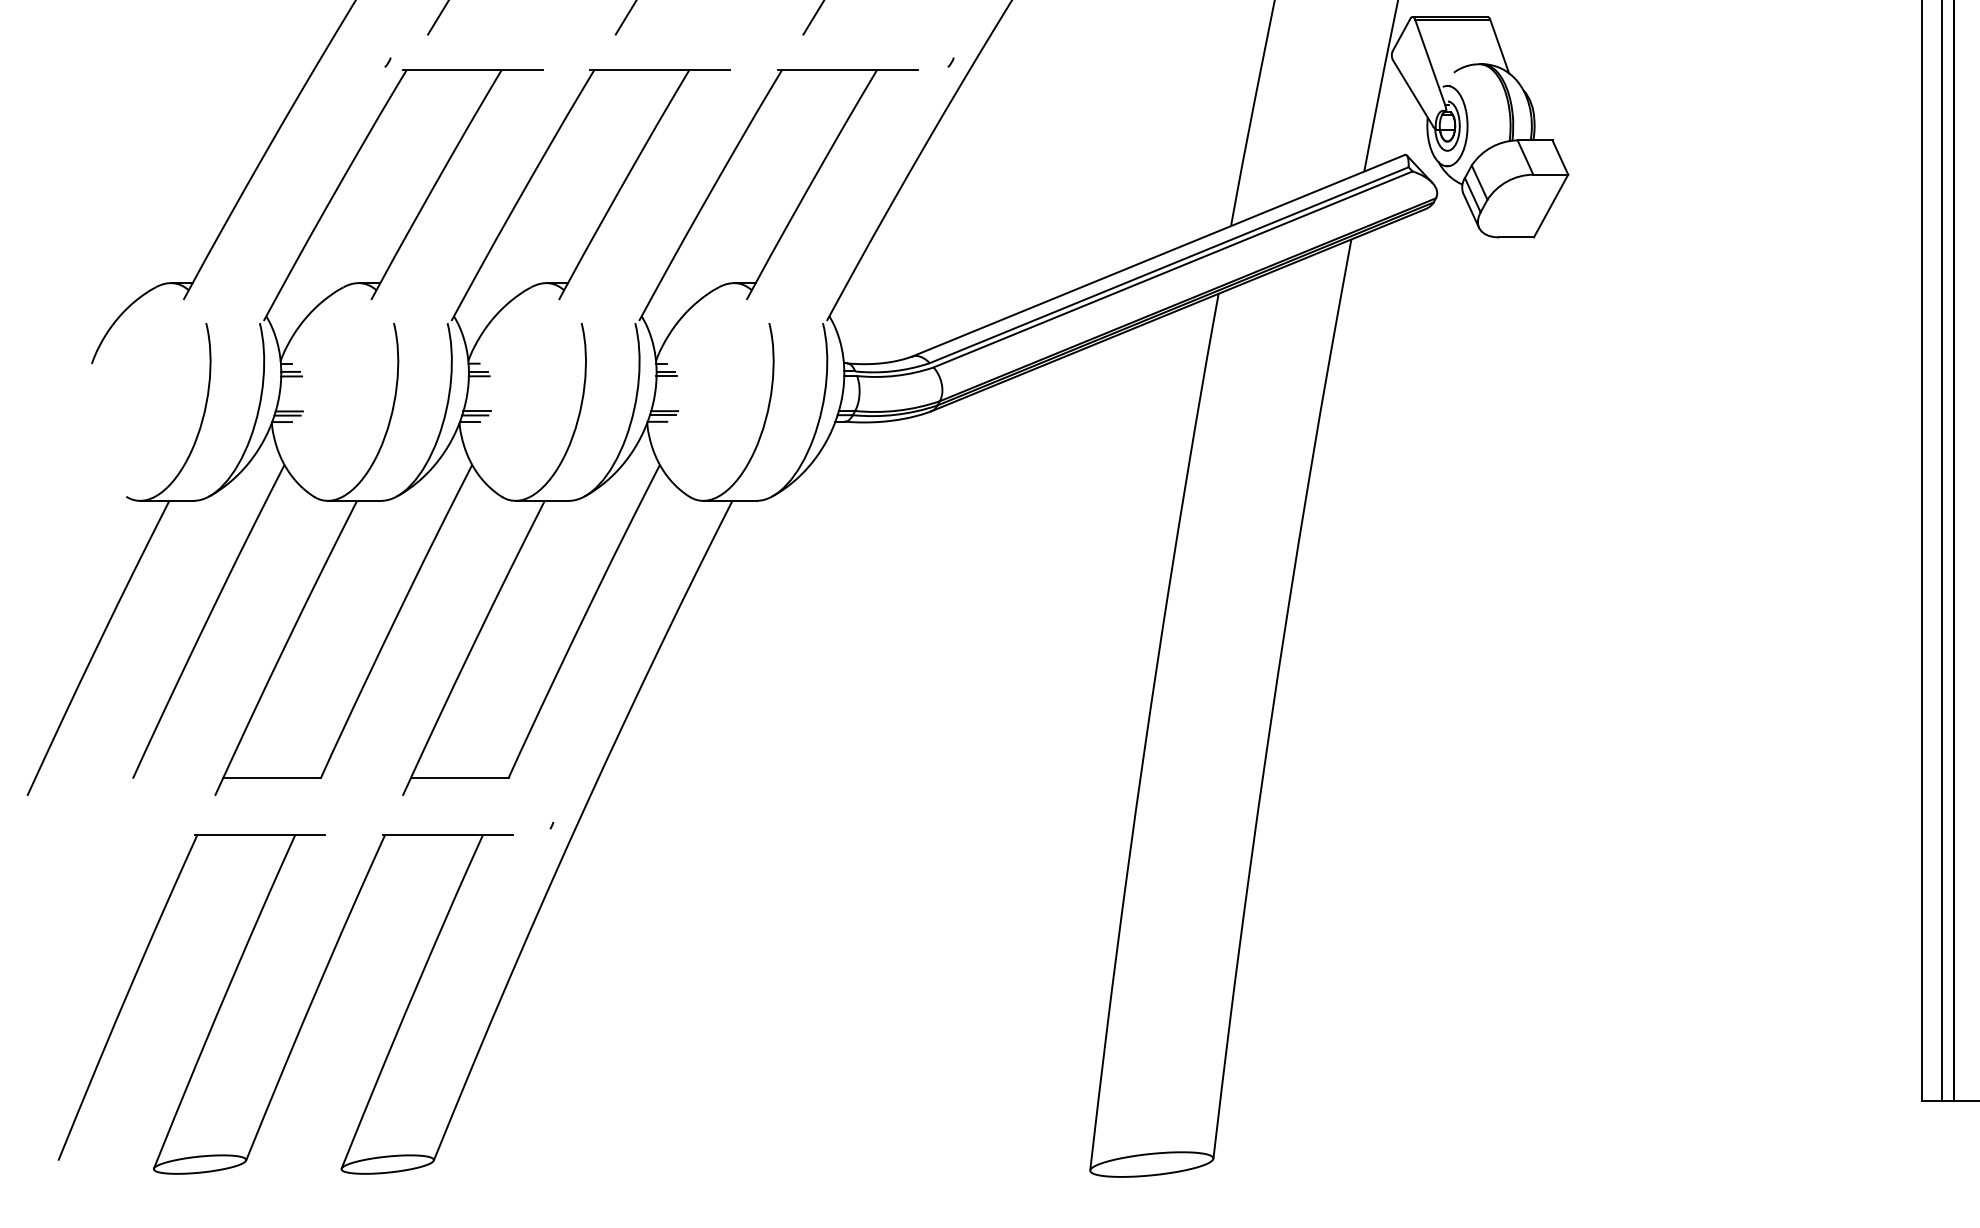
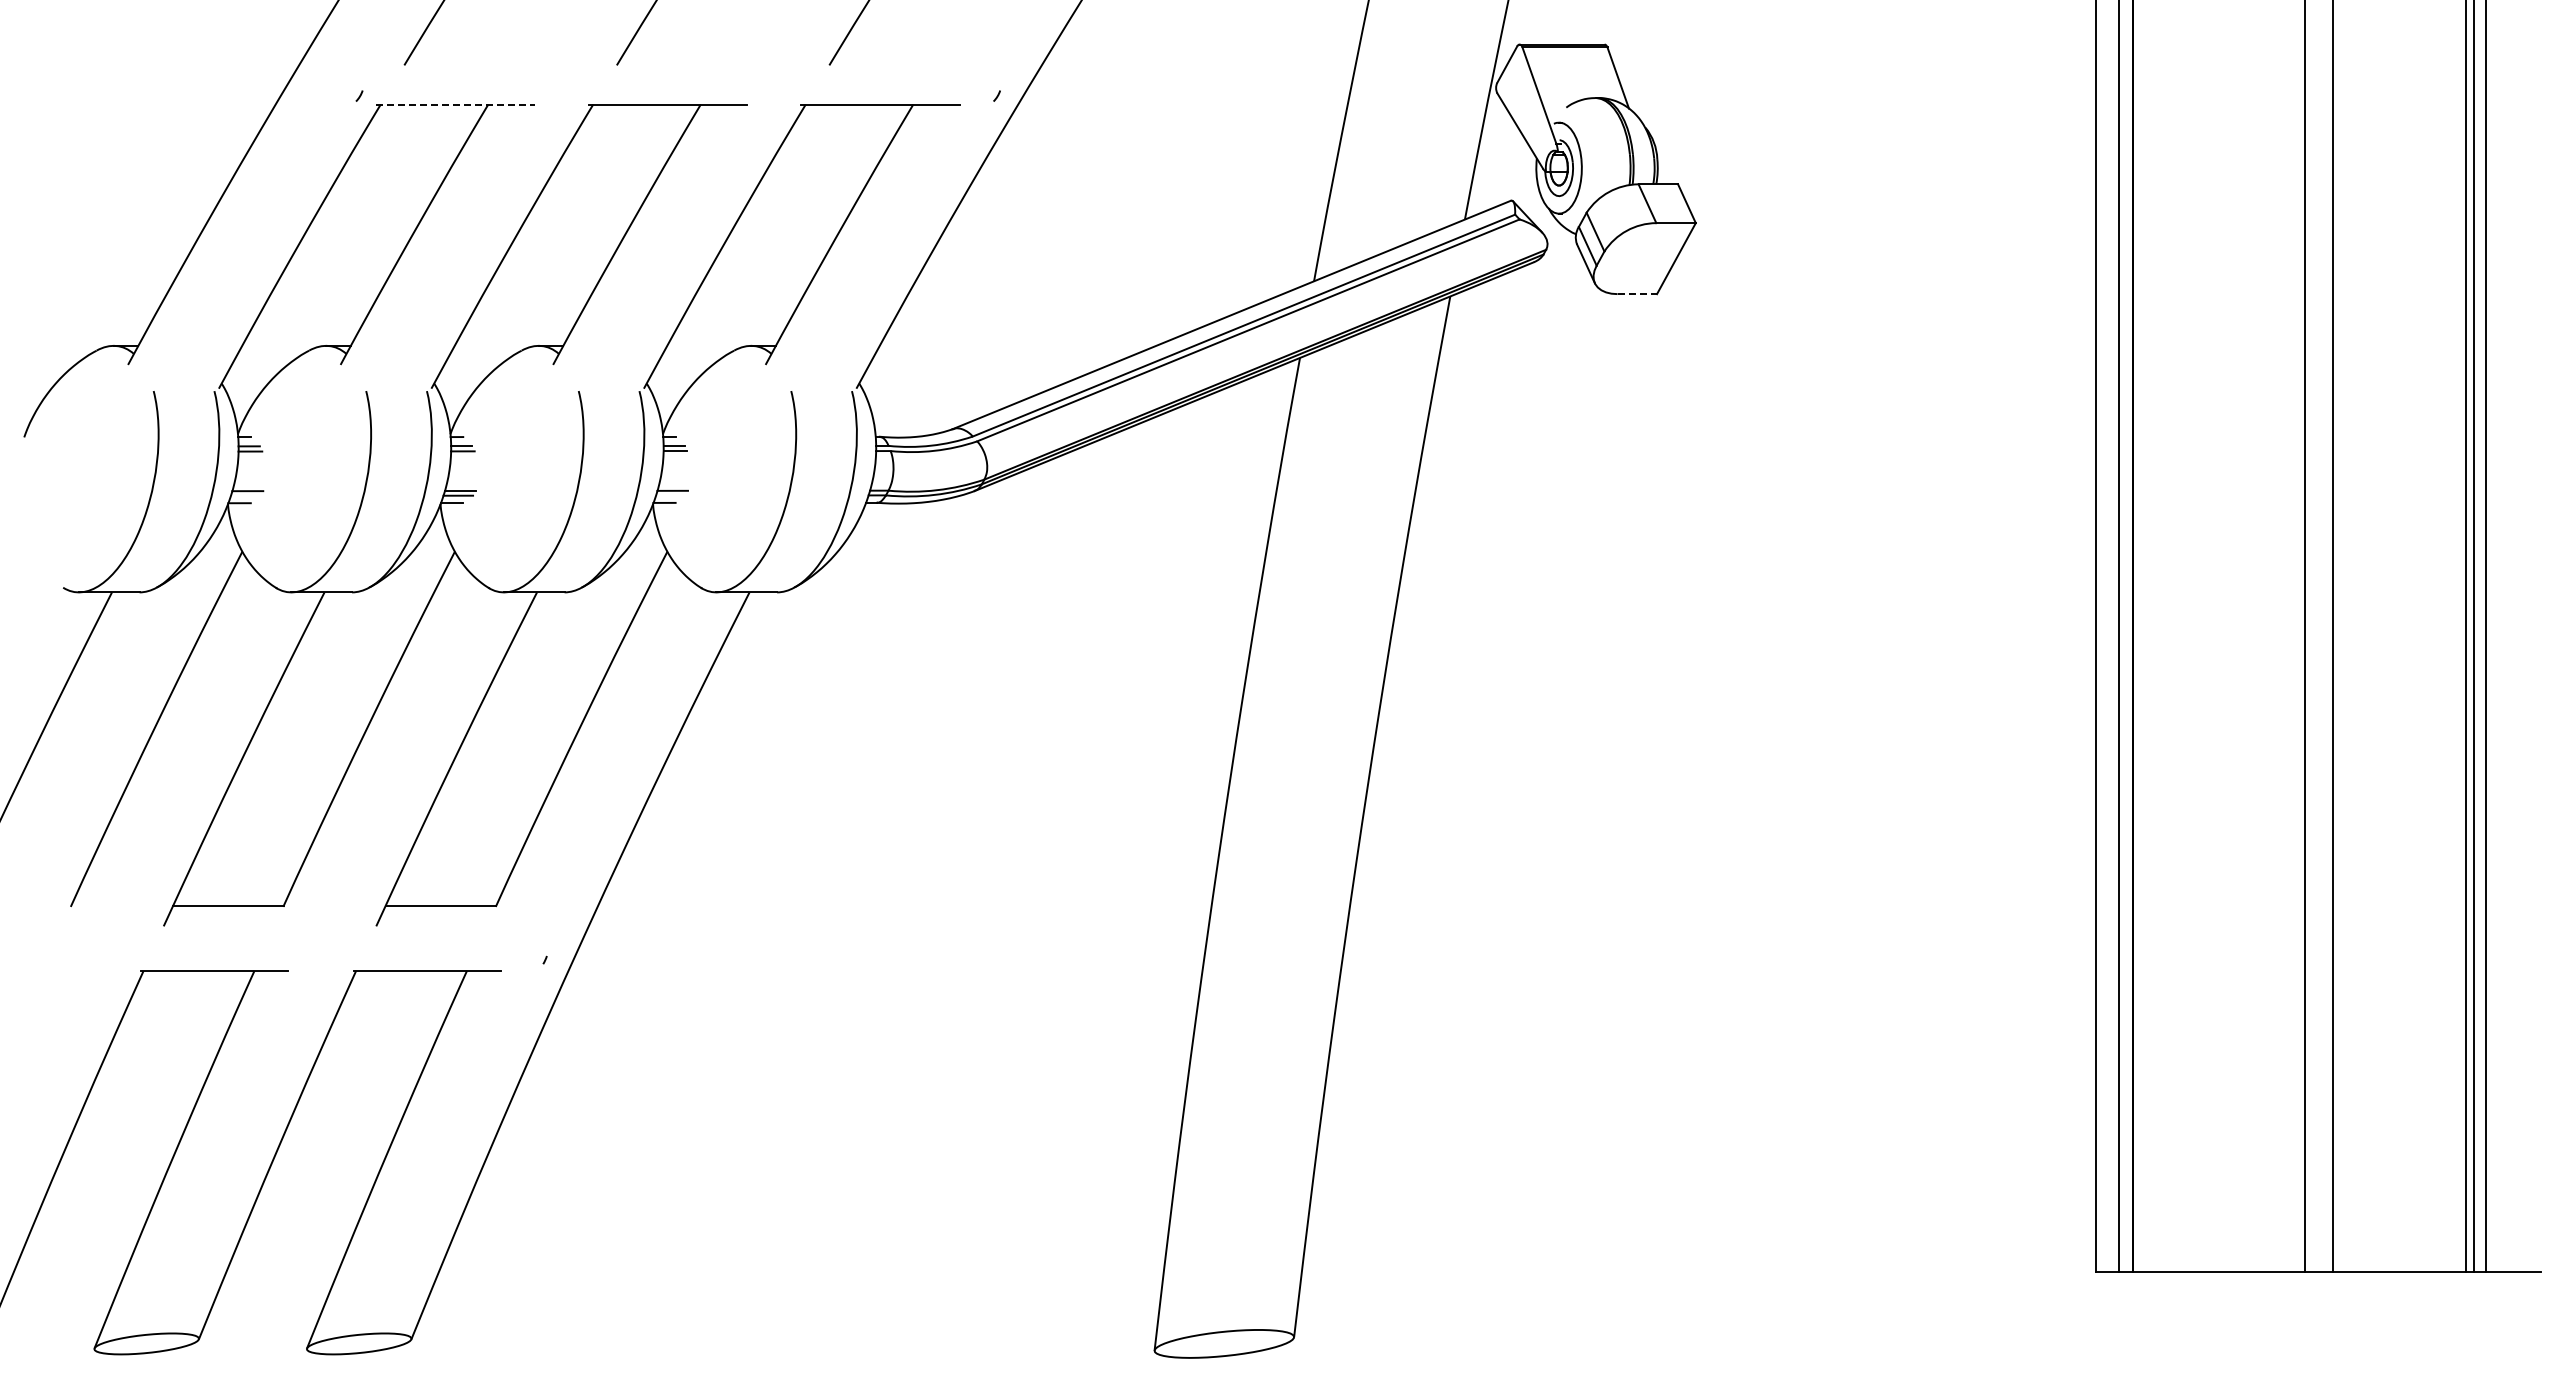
line: (472, 69) -> (455, 104), solid -> dashed
line: (1516, 237) -> (1637, 294), solid -> dashed
line: (287, 415) -> (245, 495), removed
line: (662, 415) -> (670, 495), removed

